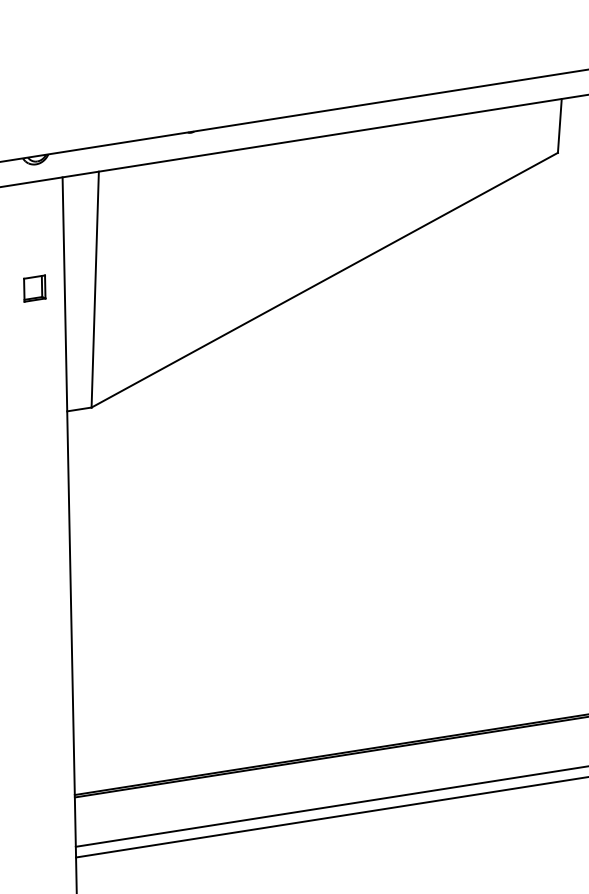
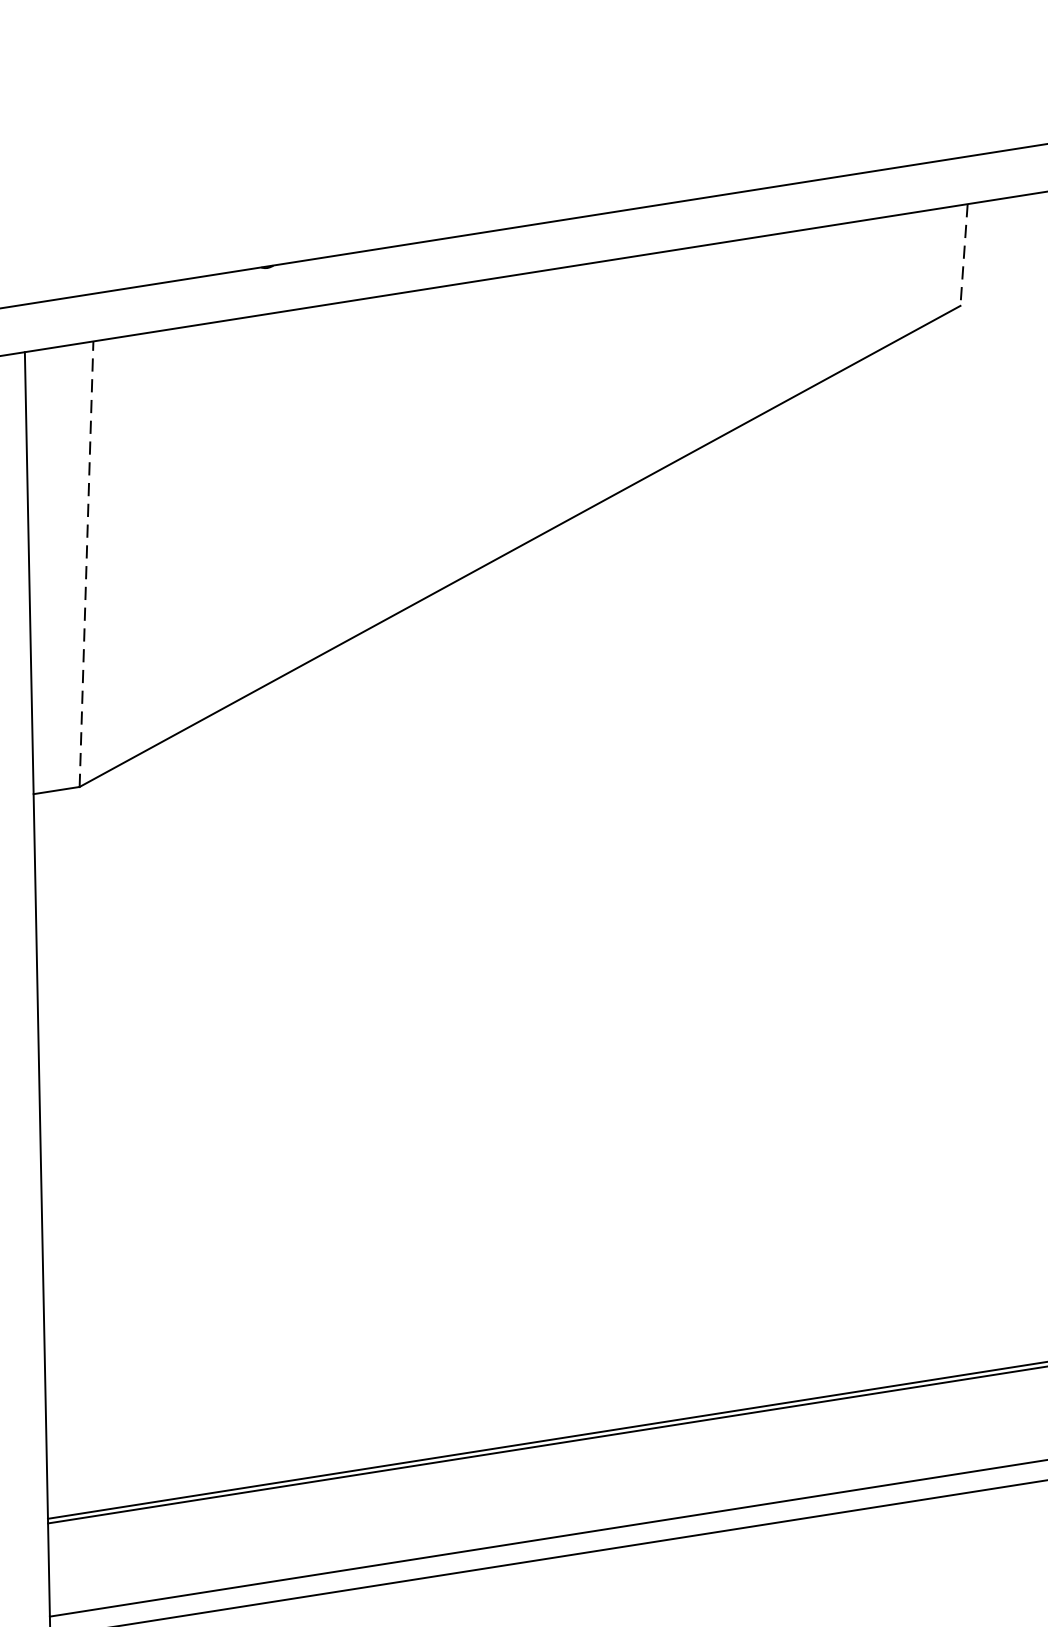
line: (559, 125) -> (963, 254), solid -> dashed
line: (95, 289) -> (87, 563), solid -> dashed

